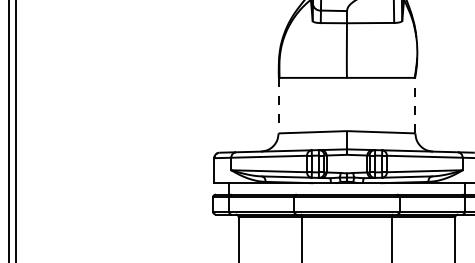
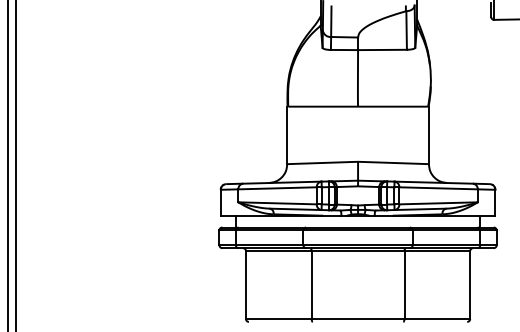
line: (278, 105) -> (287, 135), dashed -> solid
line: (415, 105) -> (428, 135), dashed -> solid

